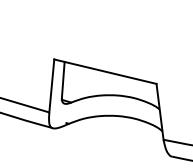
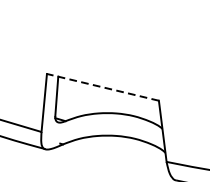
line: (105, 71) -> (103, 87), solid -> dashed

